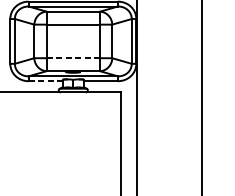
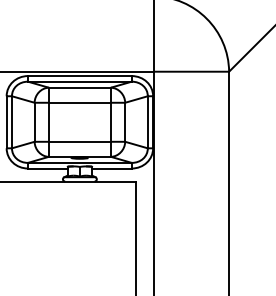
line: (72, 57) -> (79, 141), dashed -> solid
line: (45, 81) -> (47, 168), dashed -> solid

